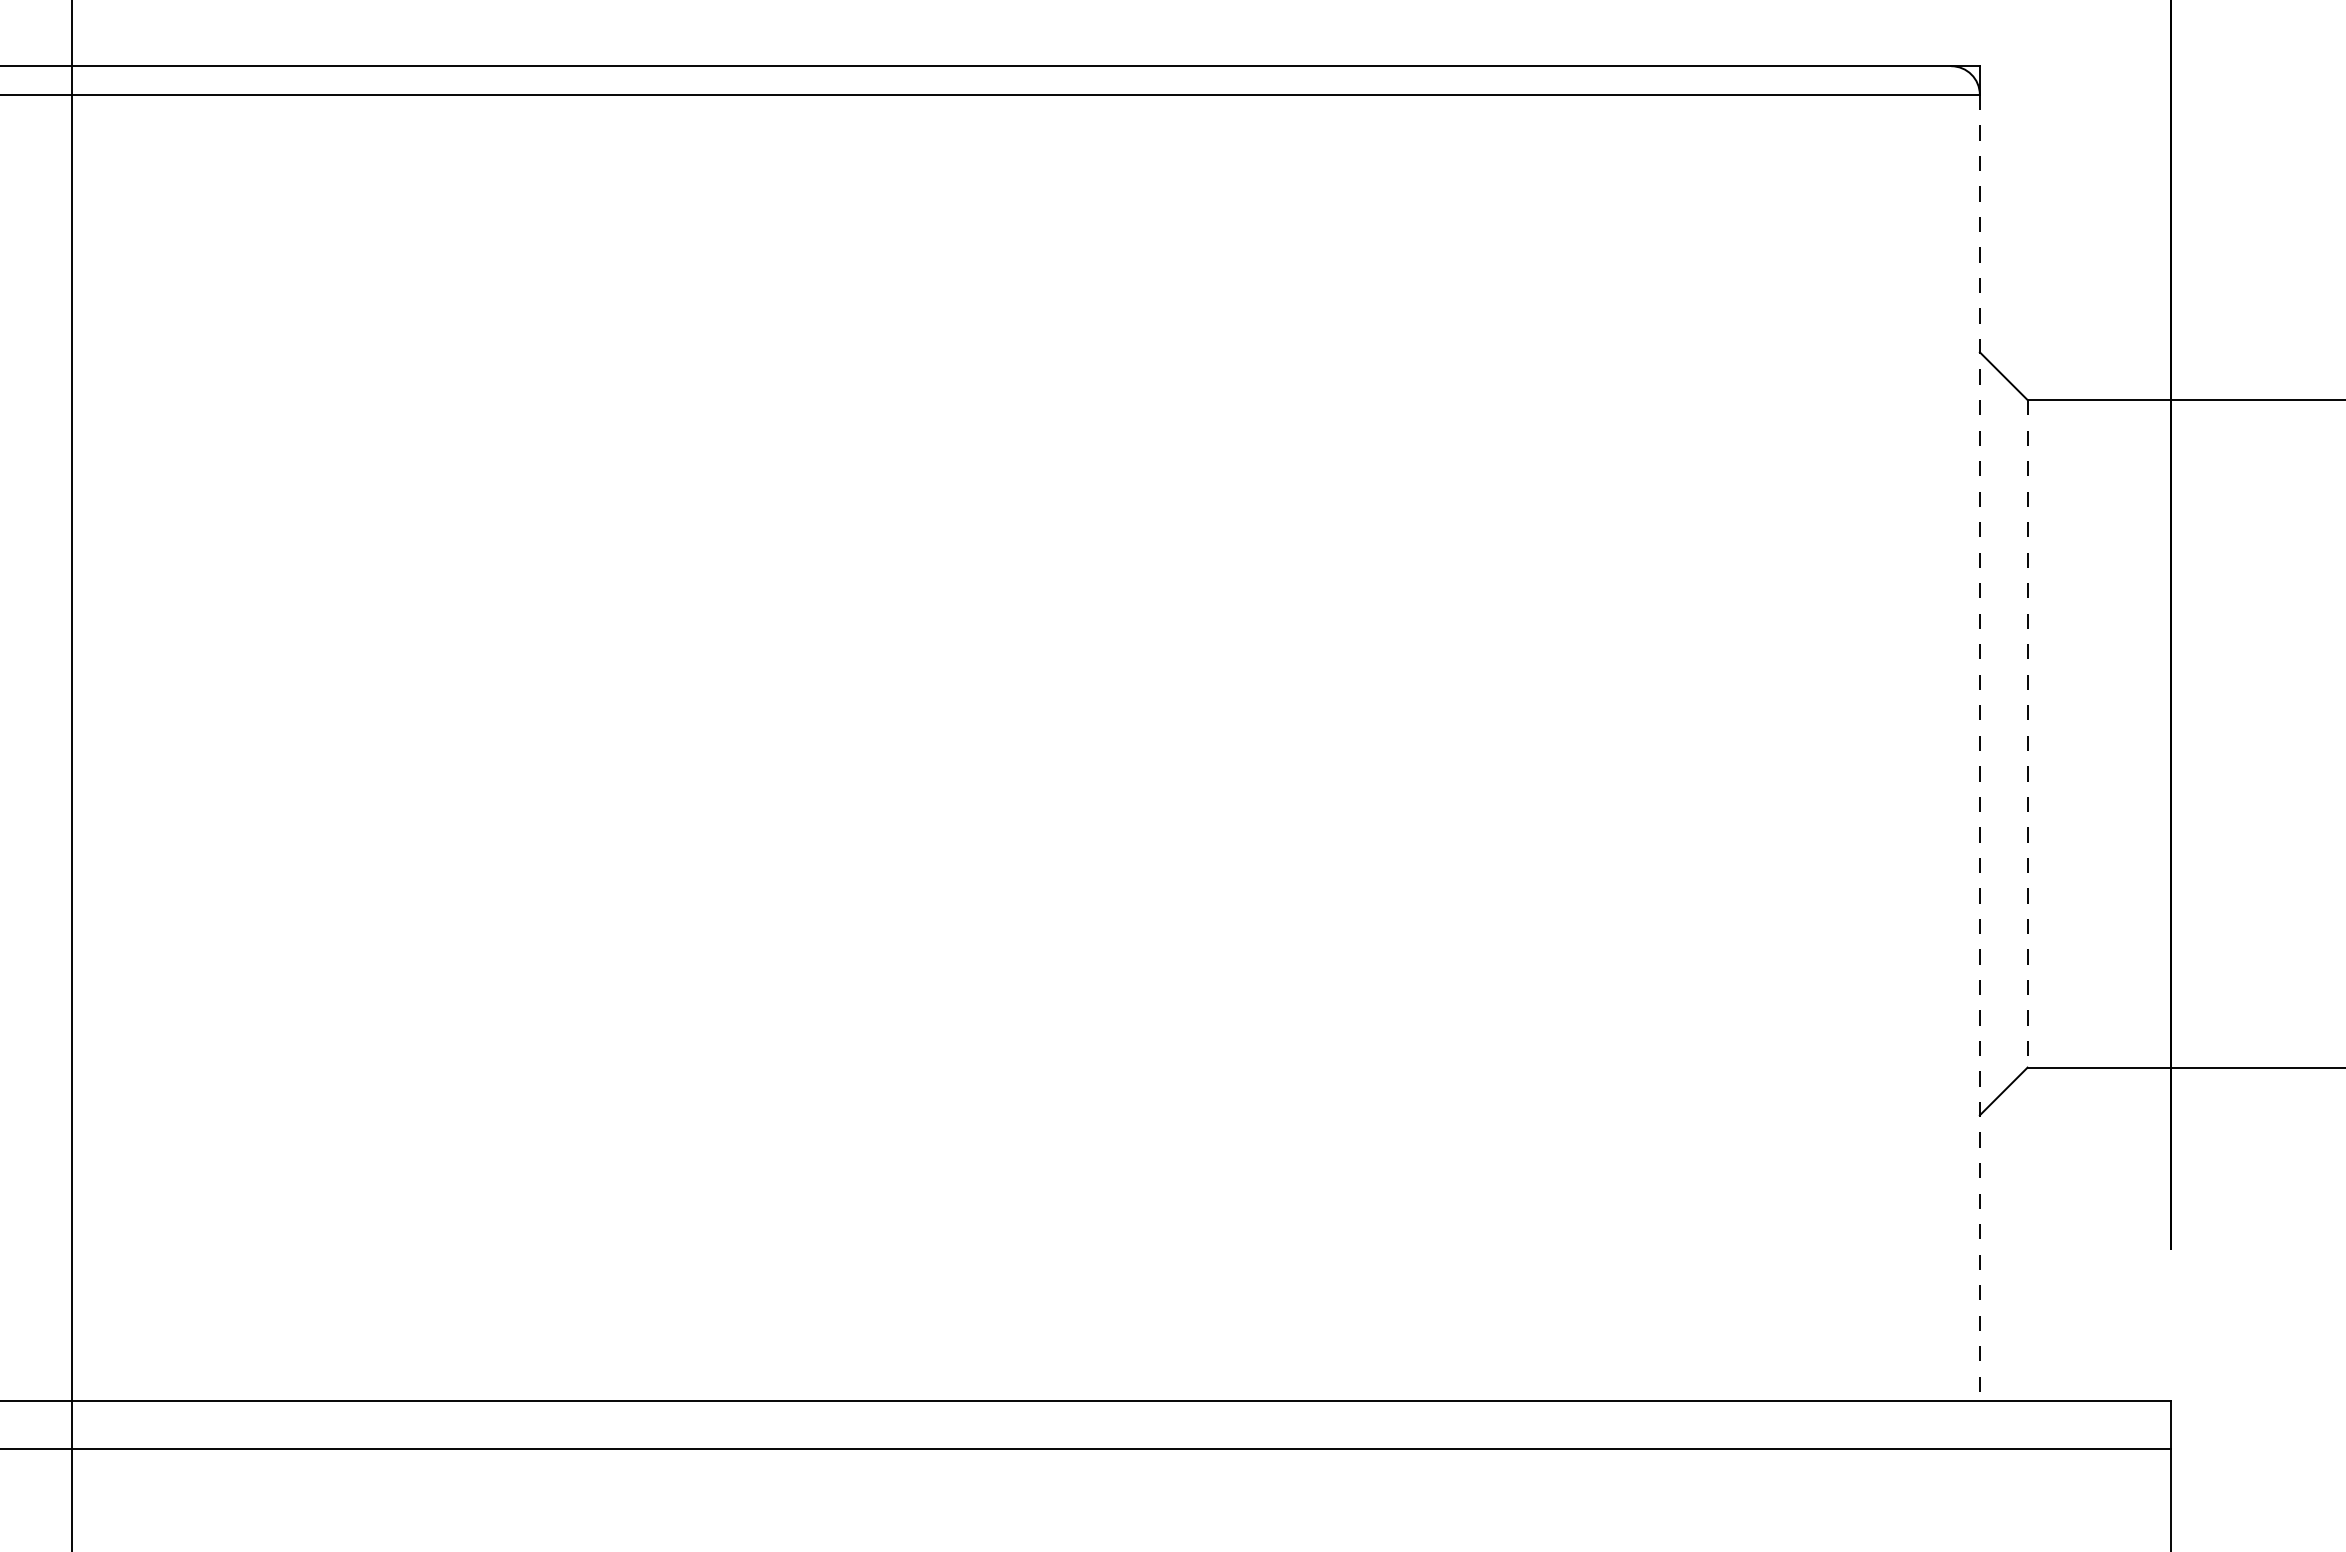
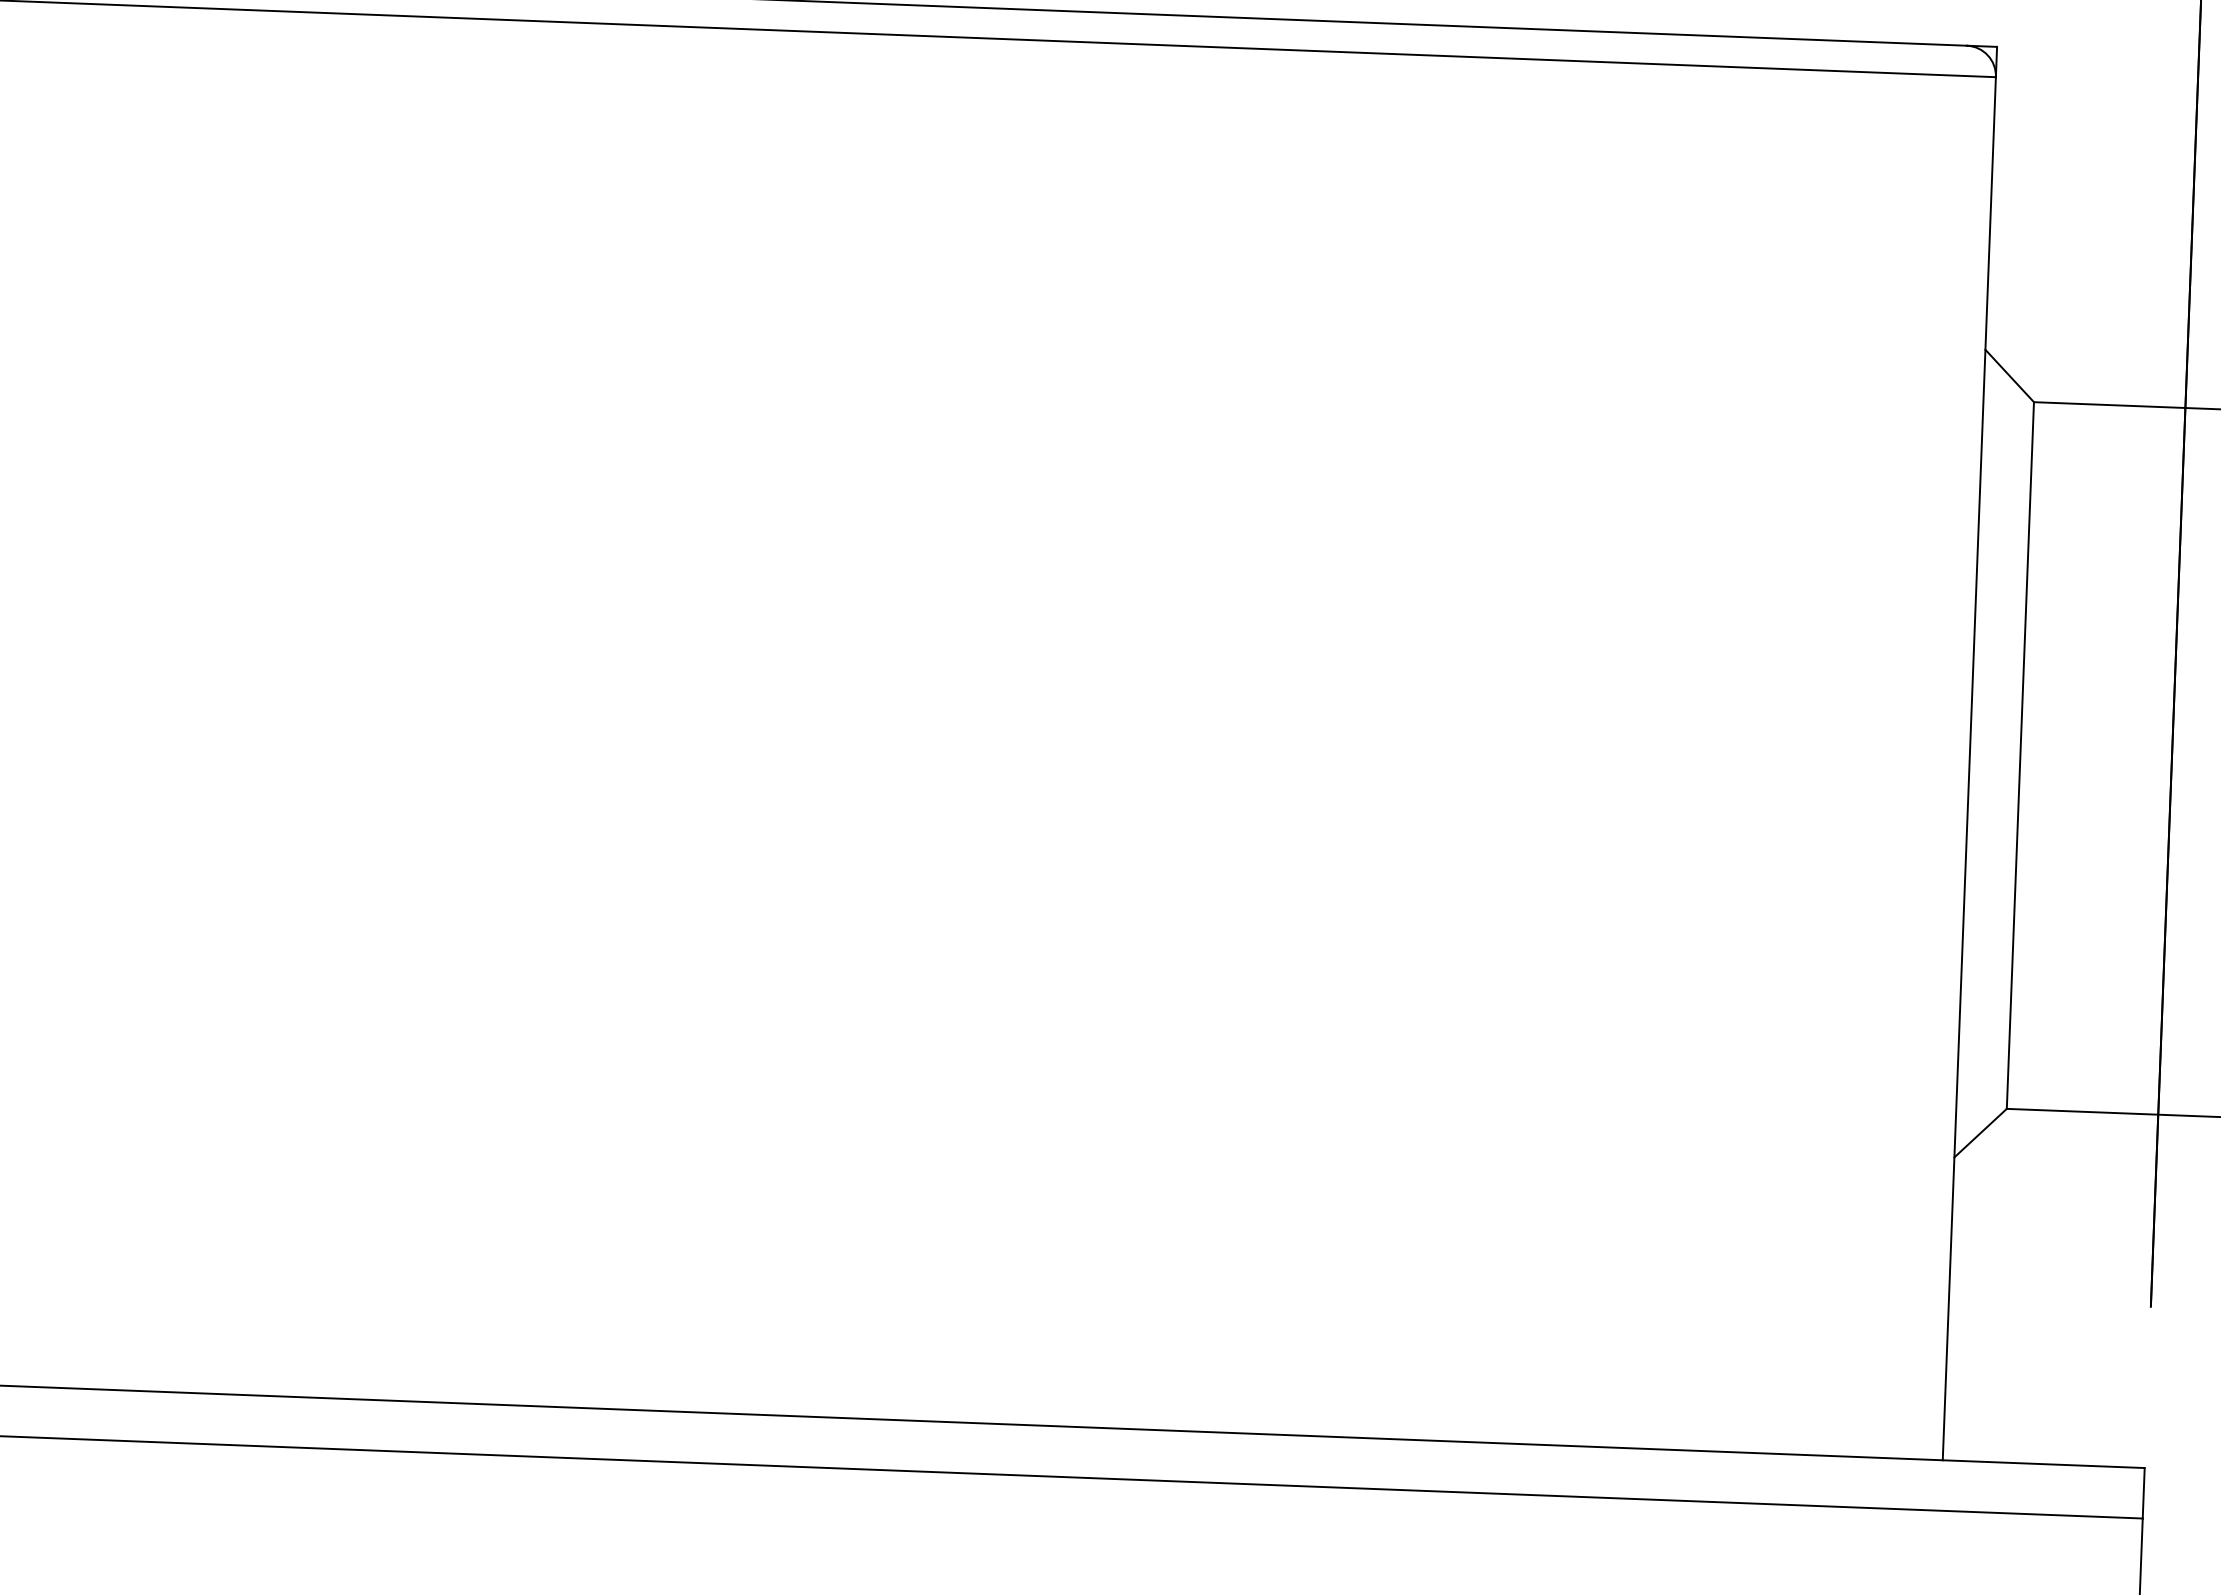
line: (2027, 733) -> (2020, 755), dashed -> solid
line: (1979, 748) -> (1968, 769), dashed -> solid

